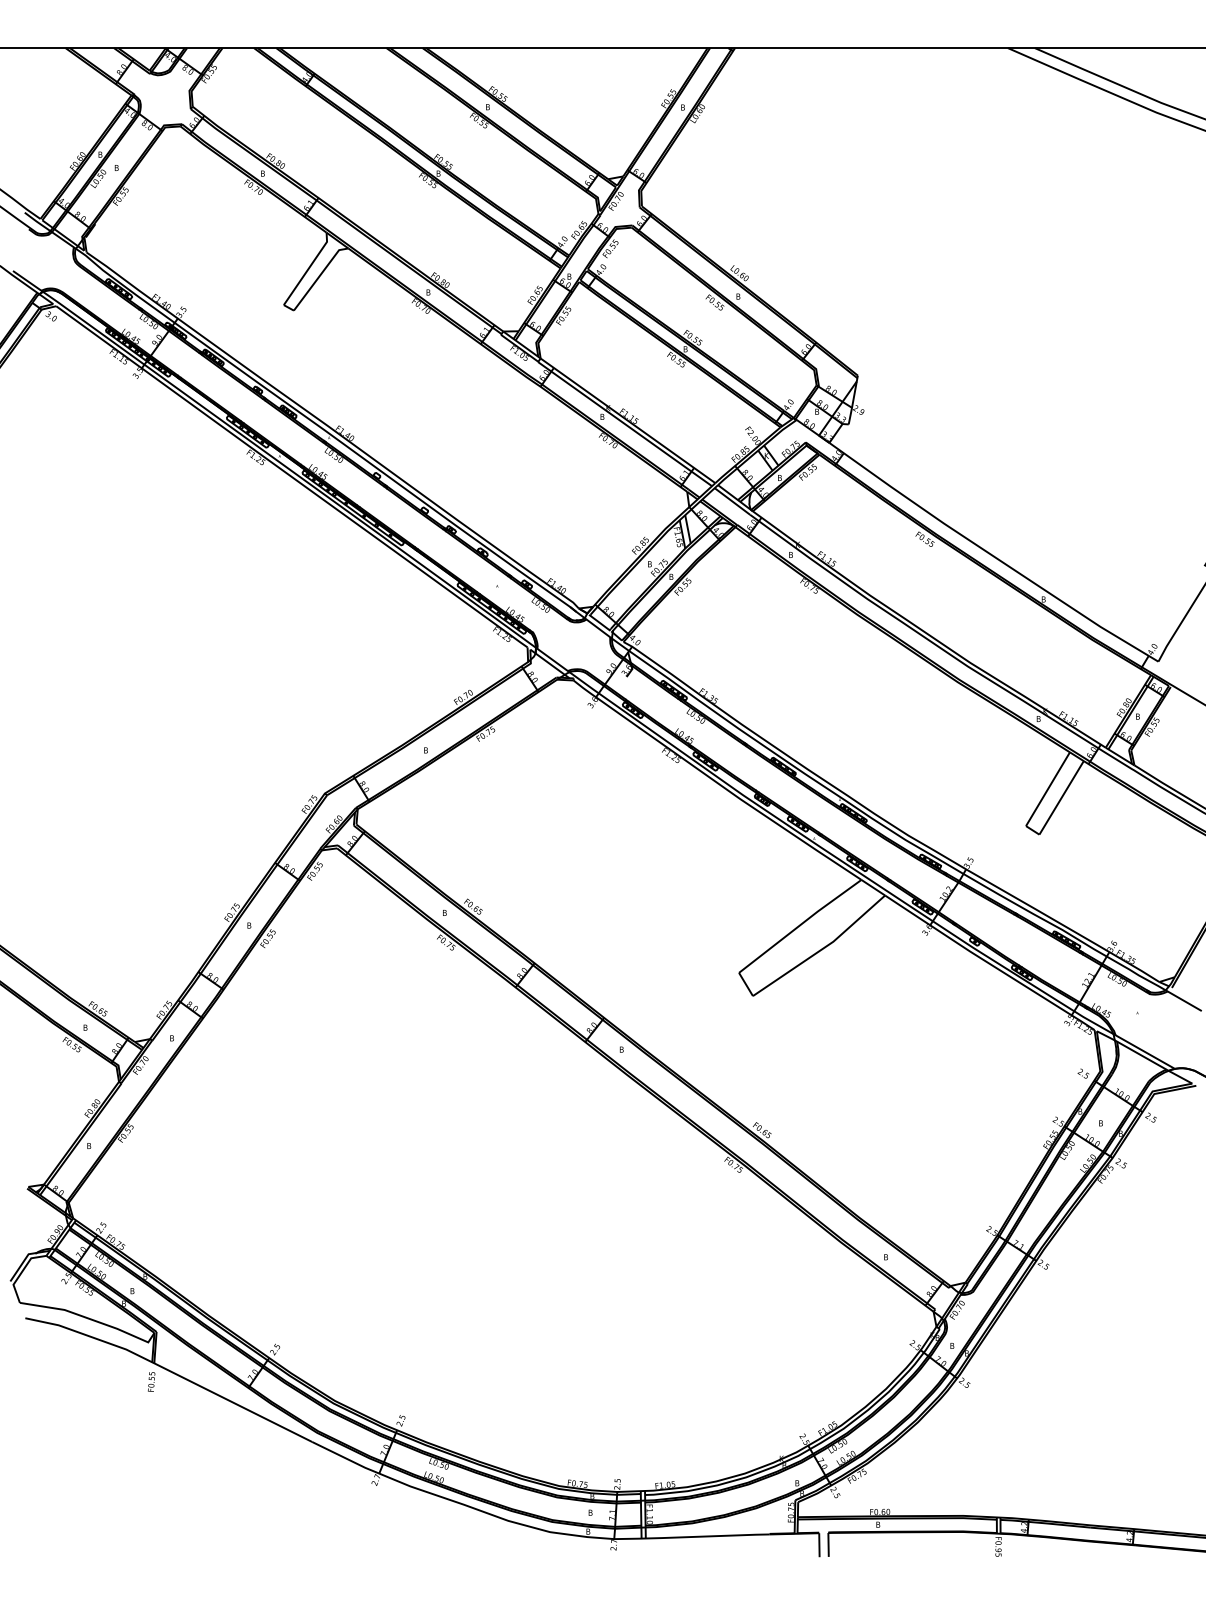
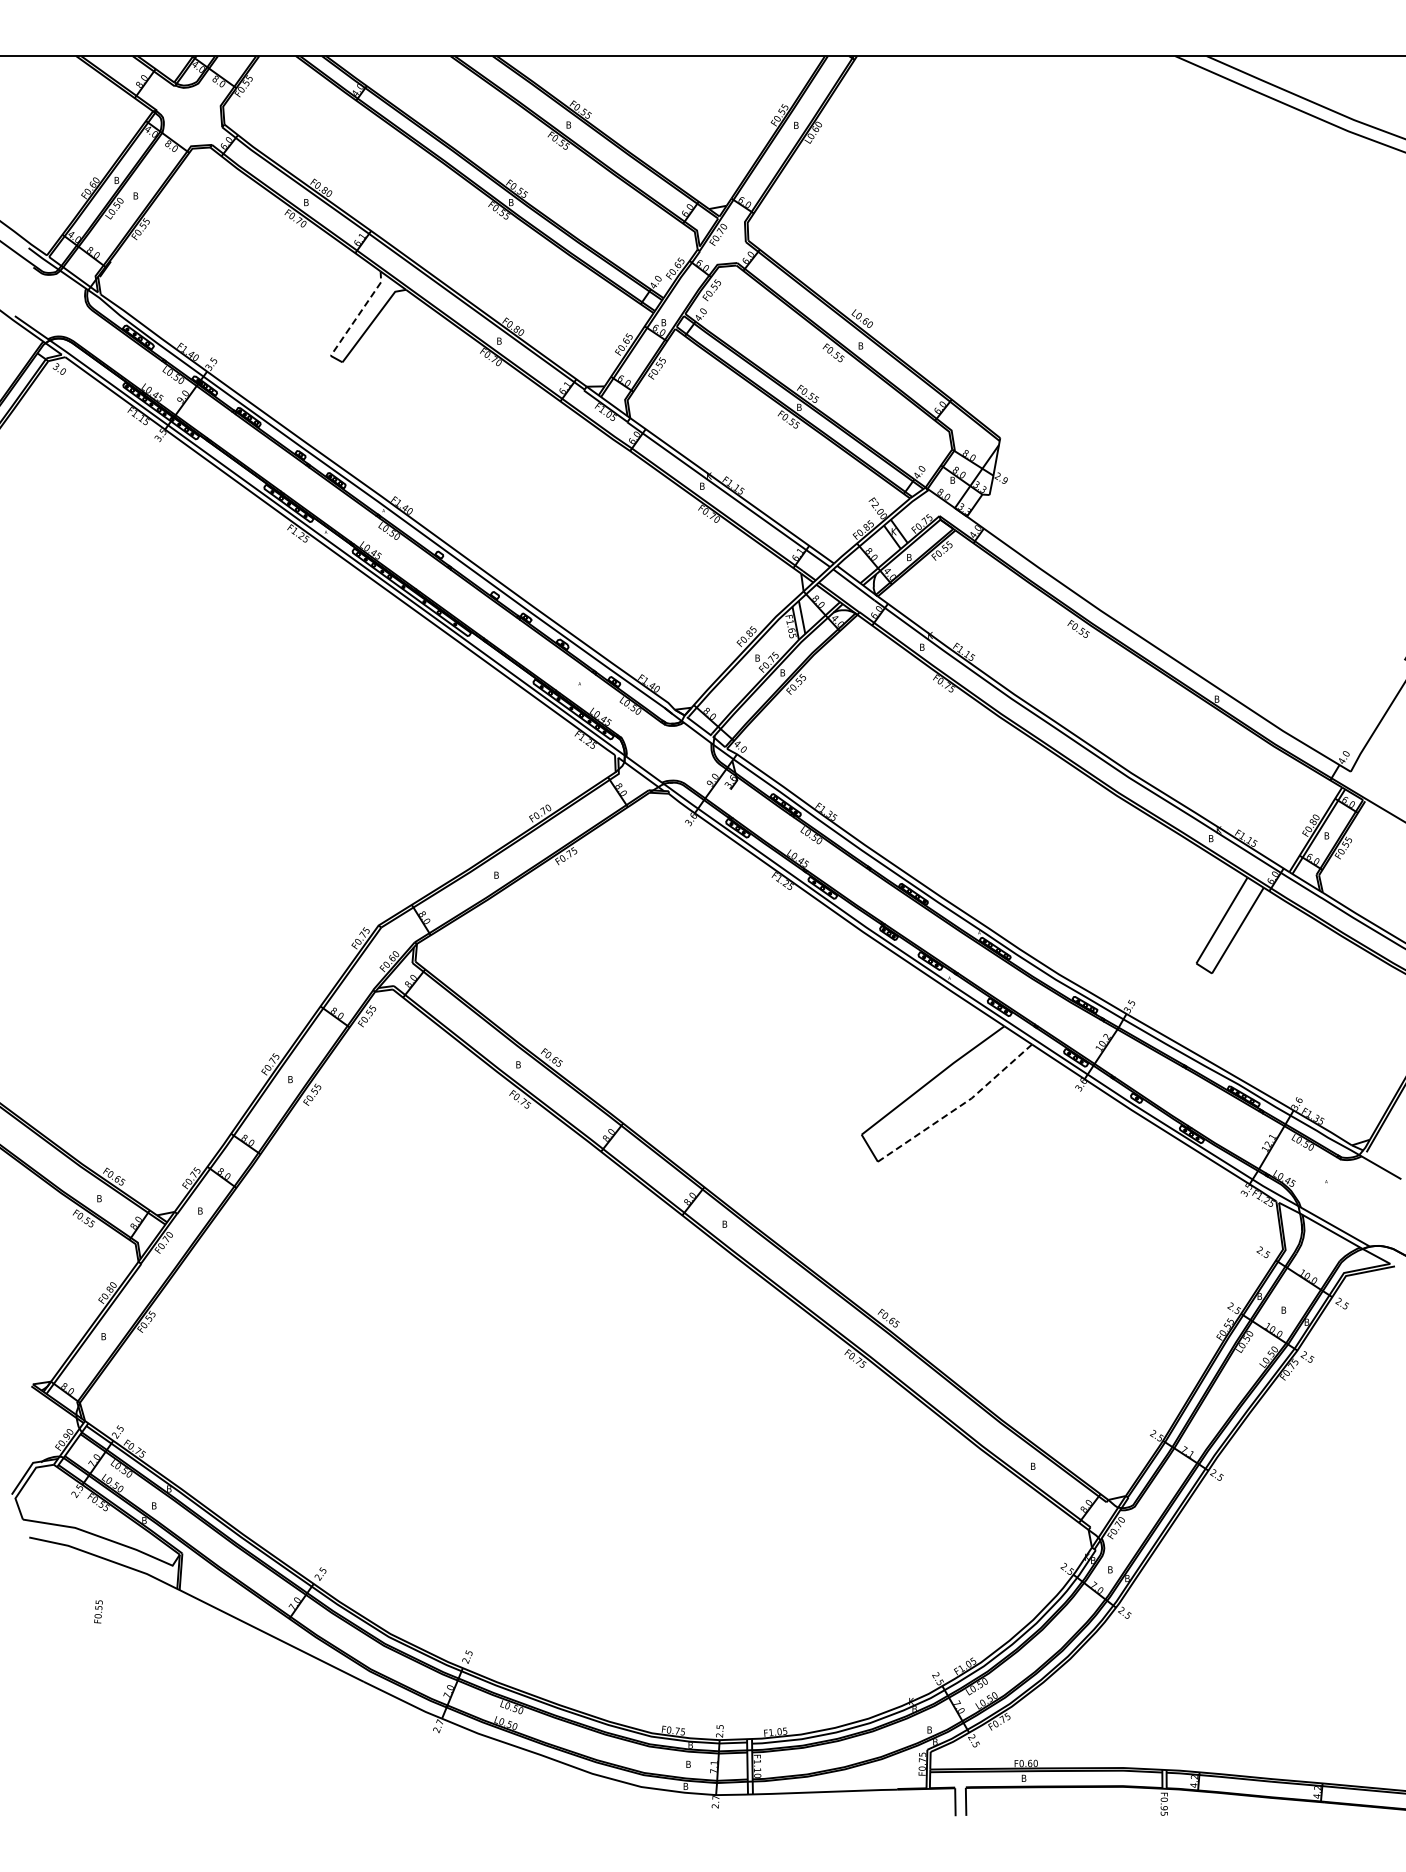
line: (308, 269) -> (359, 314), solid -> dashed
line: (822, 949) -> (958, 1107), solid -> dashed
text: (151, 1381) -> (98, 1611), moved

